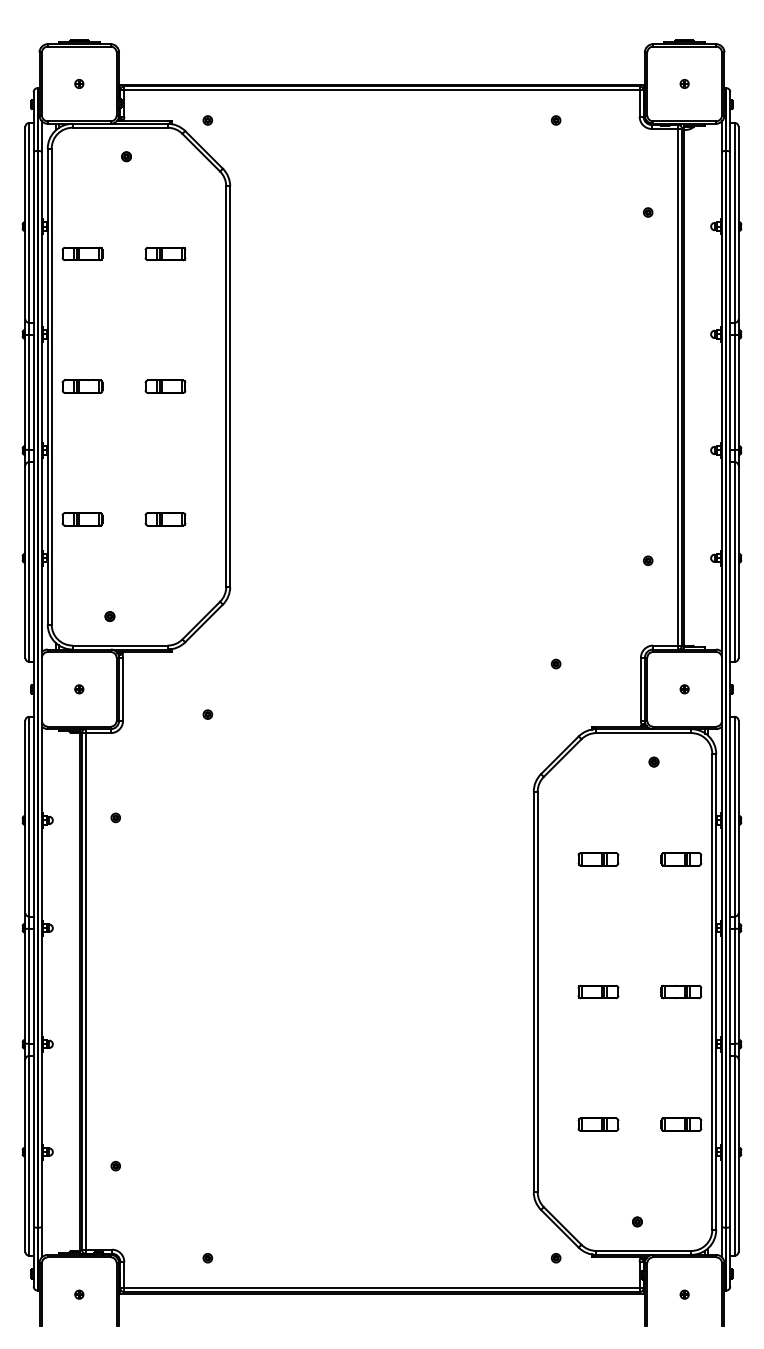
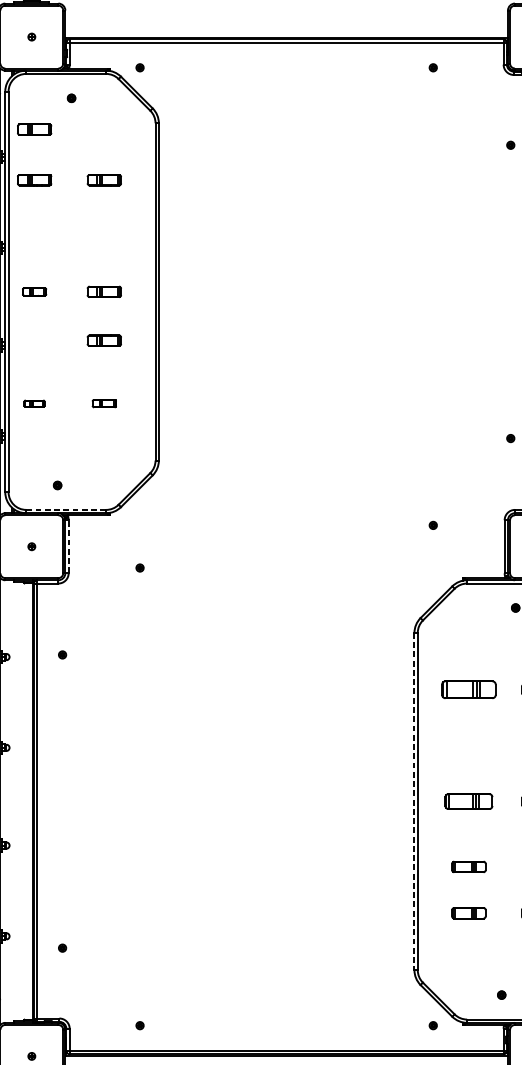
part: (82, 193) -> (34, 129), added
part: (82, 386) -> (34, 291), size x0.7
part: (165, 444) -> (104, 340), added
part: (82, 519) -> (34, 403), size x0.6
part: (165, 519) -> (104, 403), size x0.7
line: (120, 645) -> (66, 509), solid -> dashed
line: (123, 689) -> (69, 546), solid -> dashed
part: (598, 859) -> (468, 689), size x1.6
part: (598, 991) -> (468, 801), size x1.4
line: (533, 992) -> (414, 801), solid -> dashed
part: (598, 1069) -> (468, 866), added

